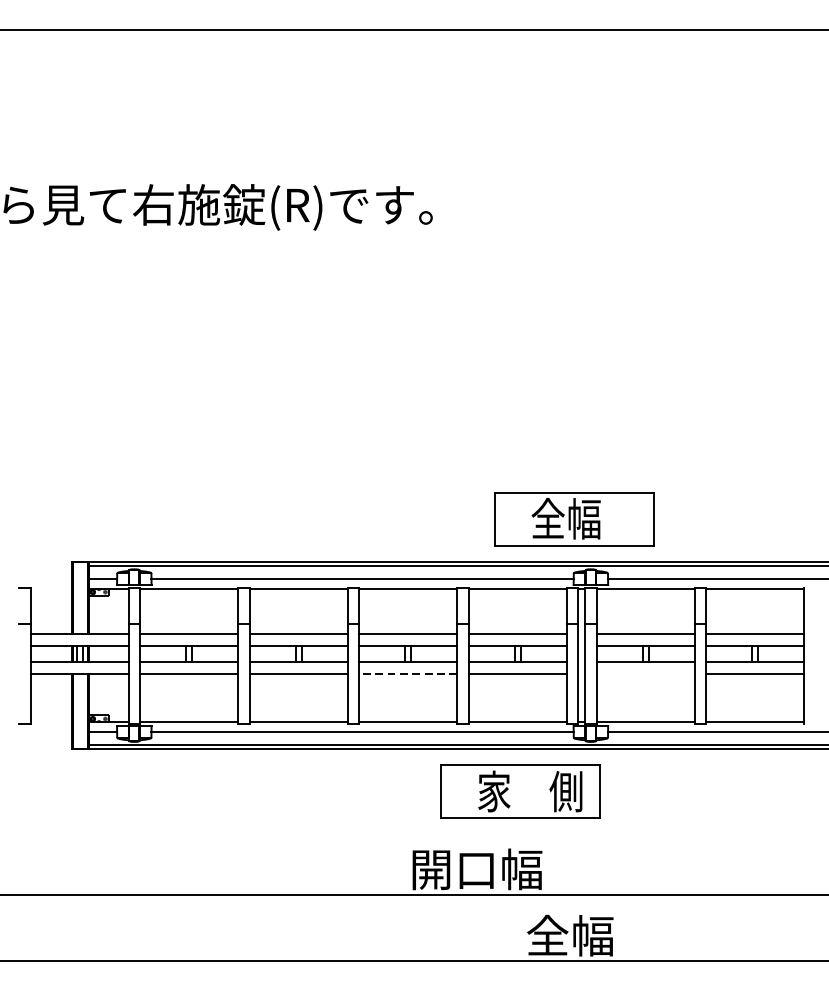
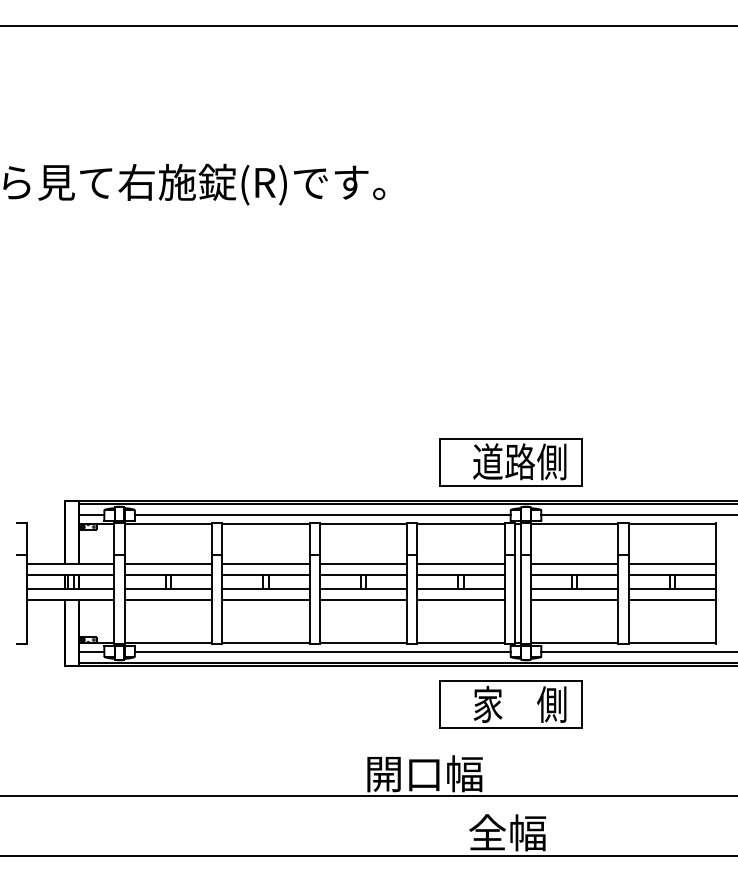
text: (583, 518) -> (519, 461), 全幅 -> 道路側
line: (408, 673) -> (363, 599), dashed -> solid
line: (645, 673) -> (574, 599), added
part: (519, 791) -> (510, 704), moved

